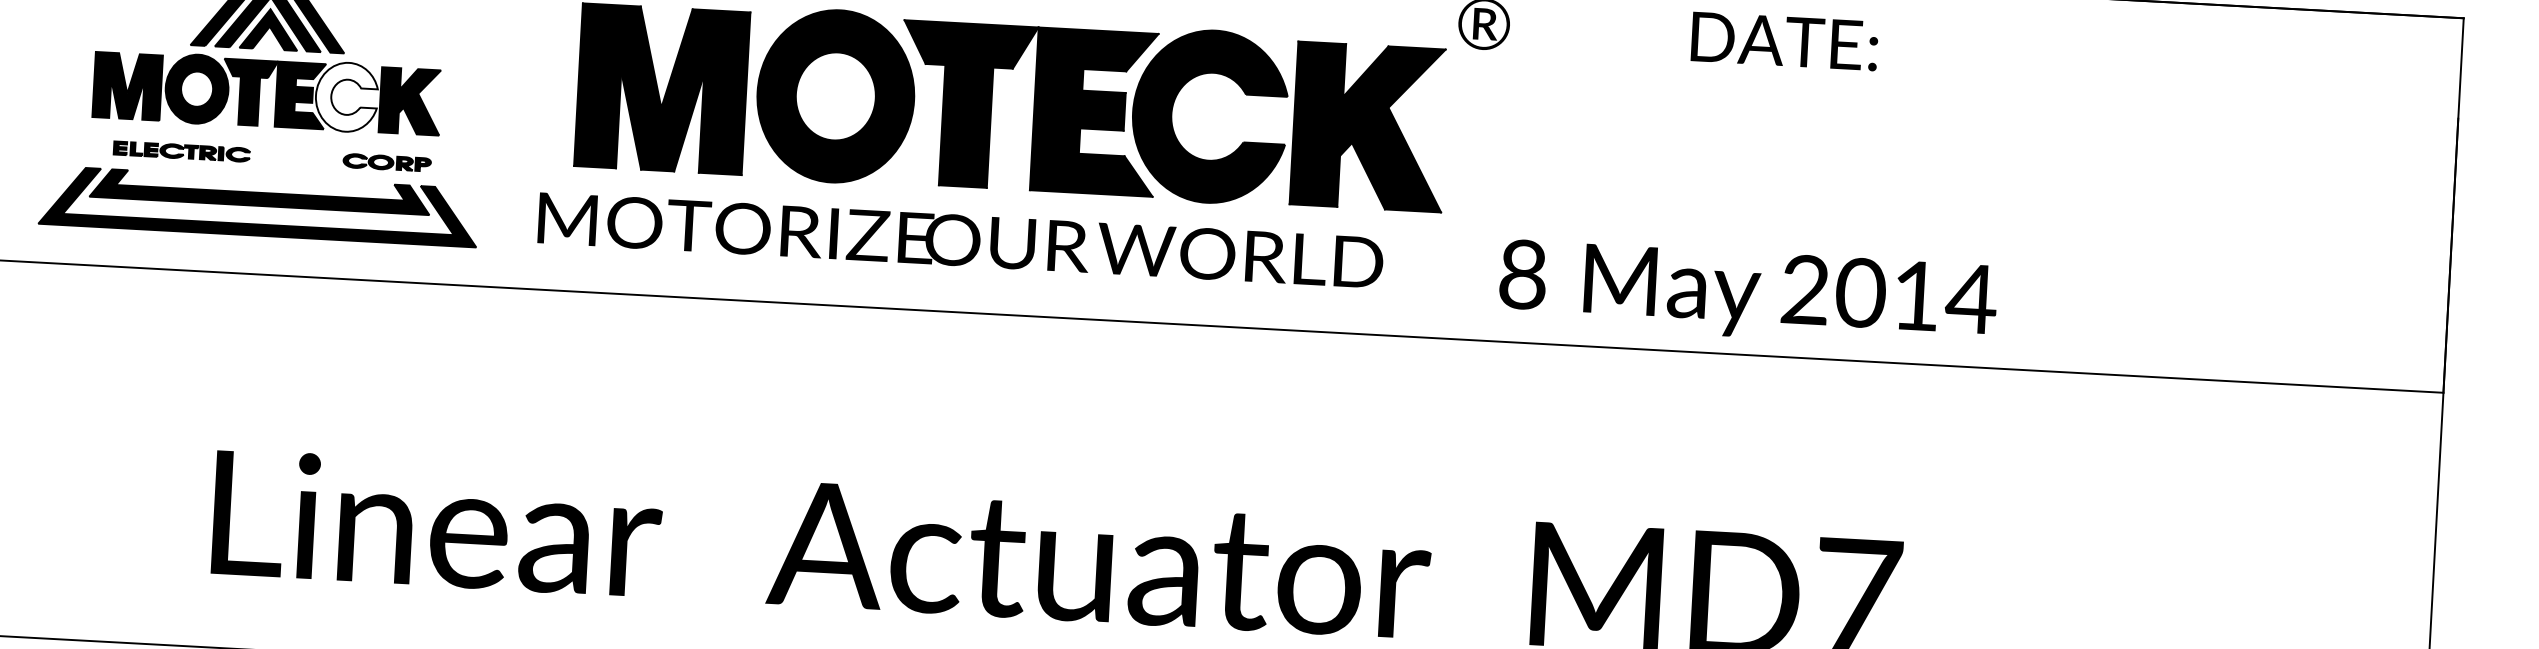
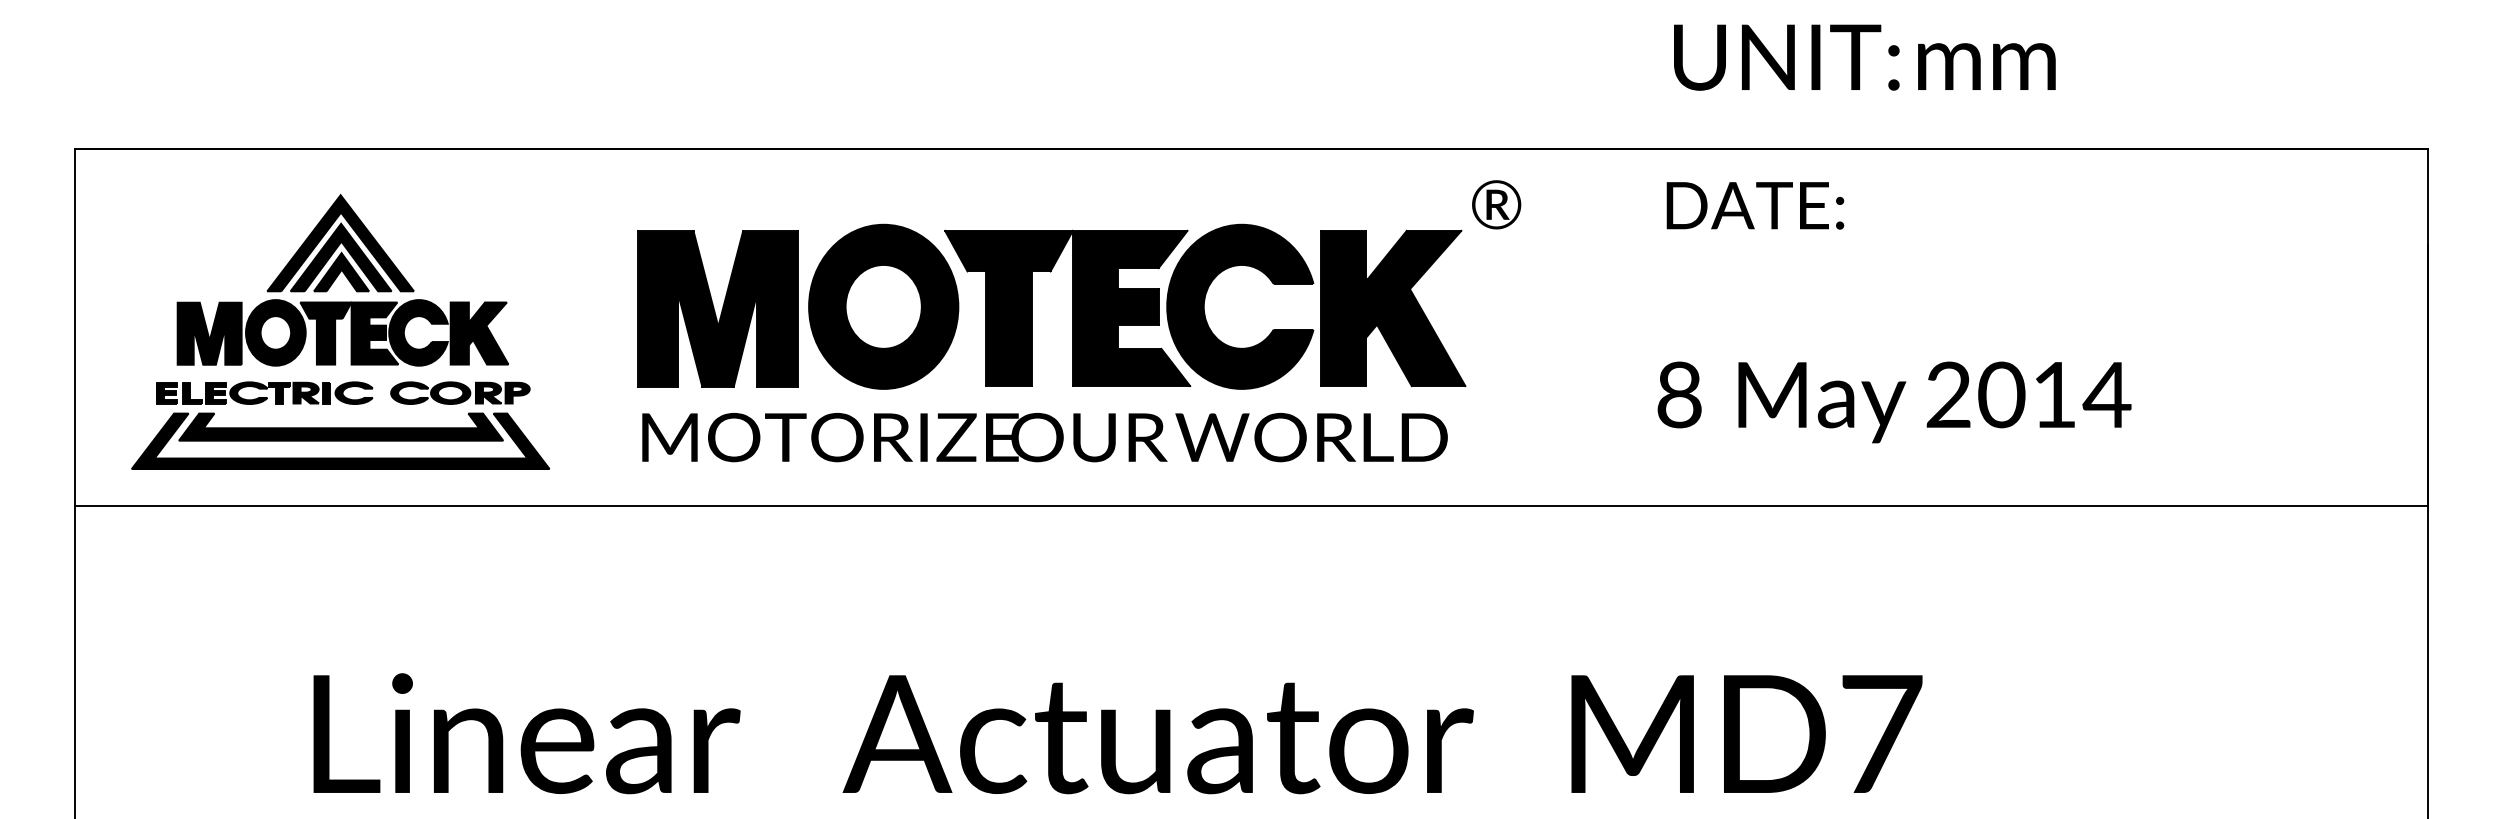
text: (1784, 41) -> (1755, 205), moved
fill: (346, 96) -> (418, 332), added
part: (181, 151) -> (264, 392), size x1.67
part: (387, 162) -> (460, 392), size x1.67
text: (960, 240) -> (1044, 437), moved
text: (1748, 294) -> (1894, 402), moved

